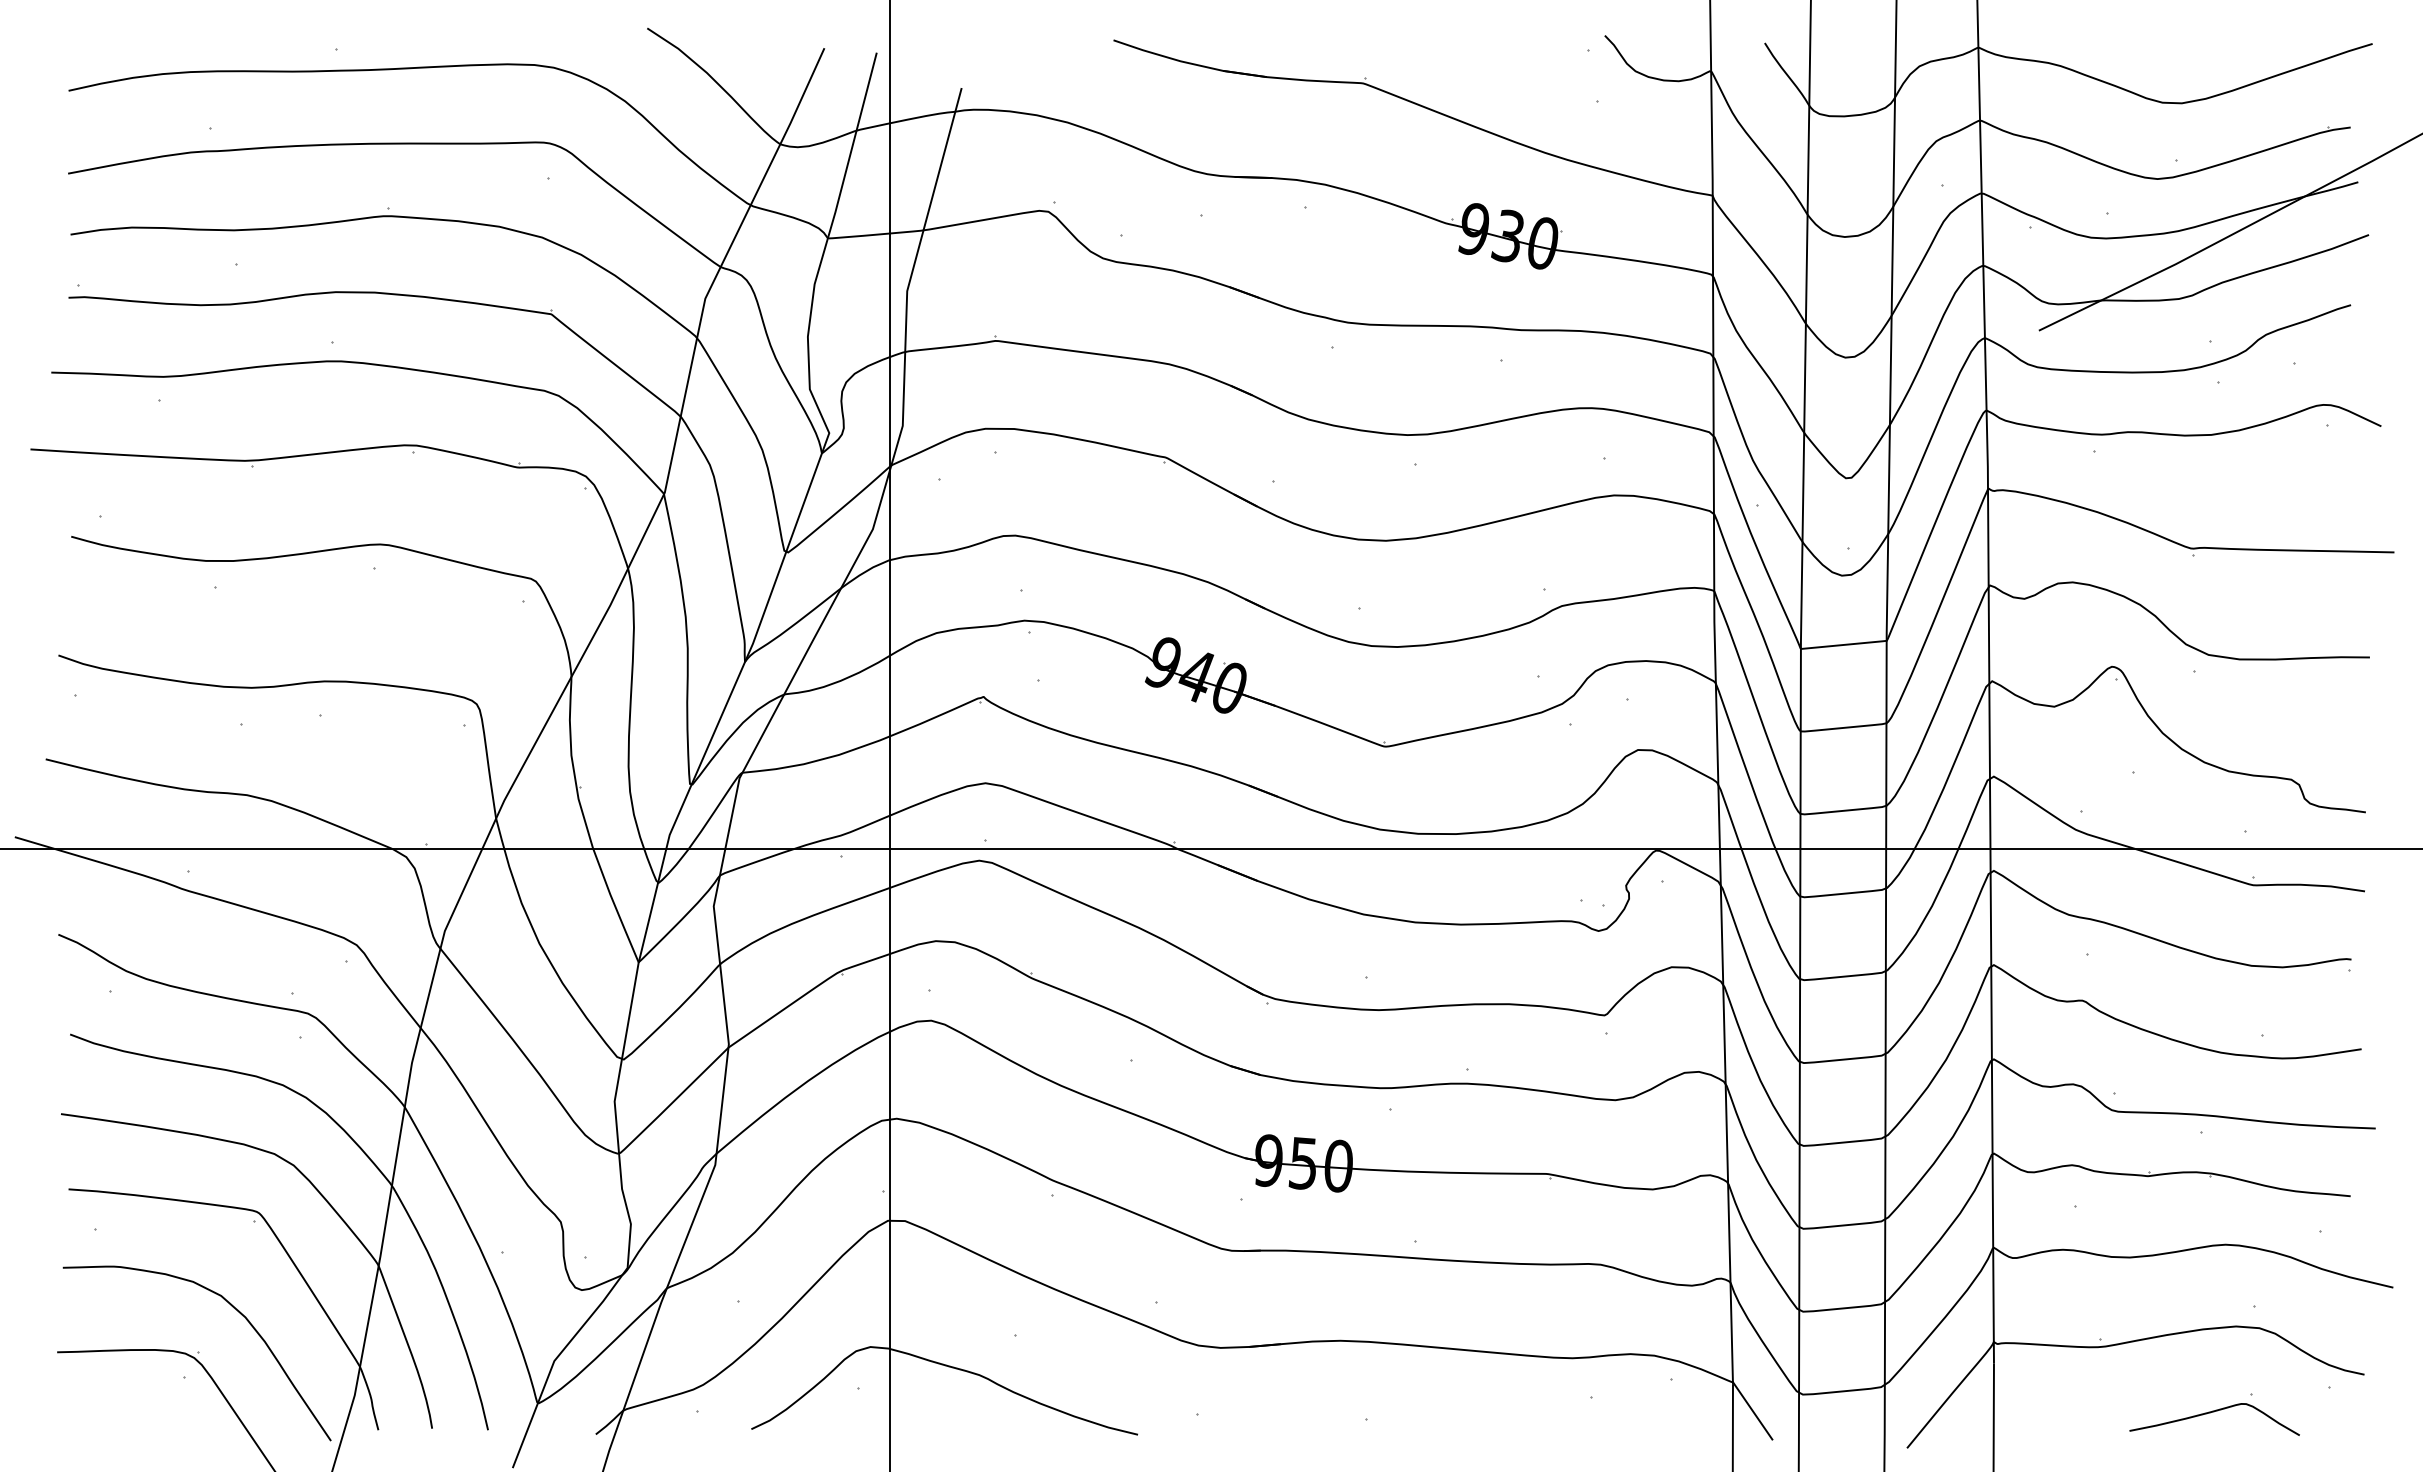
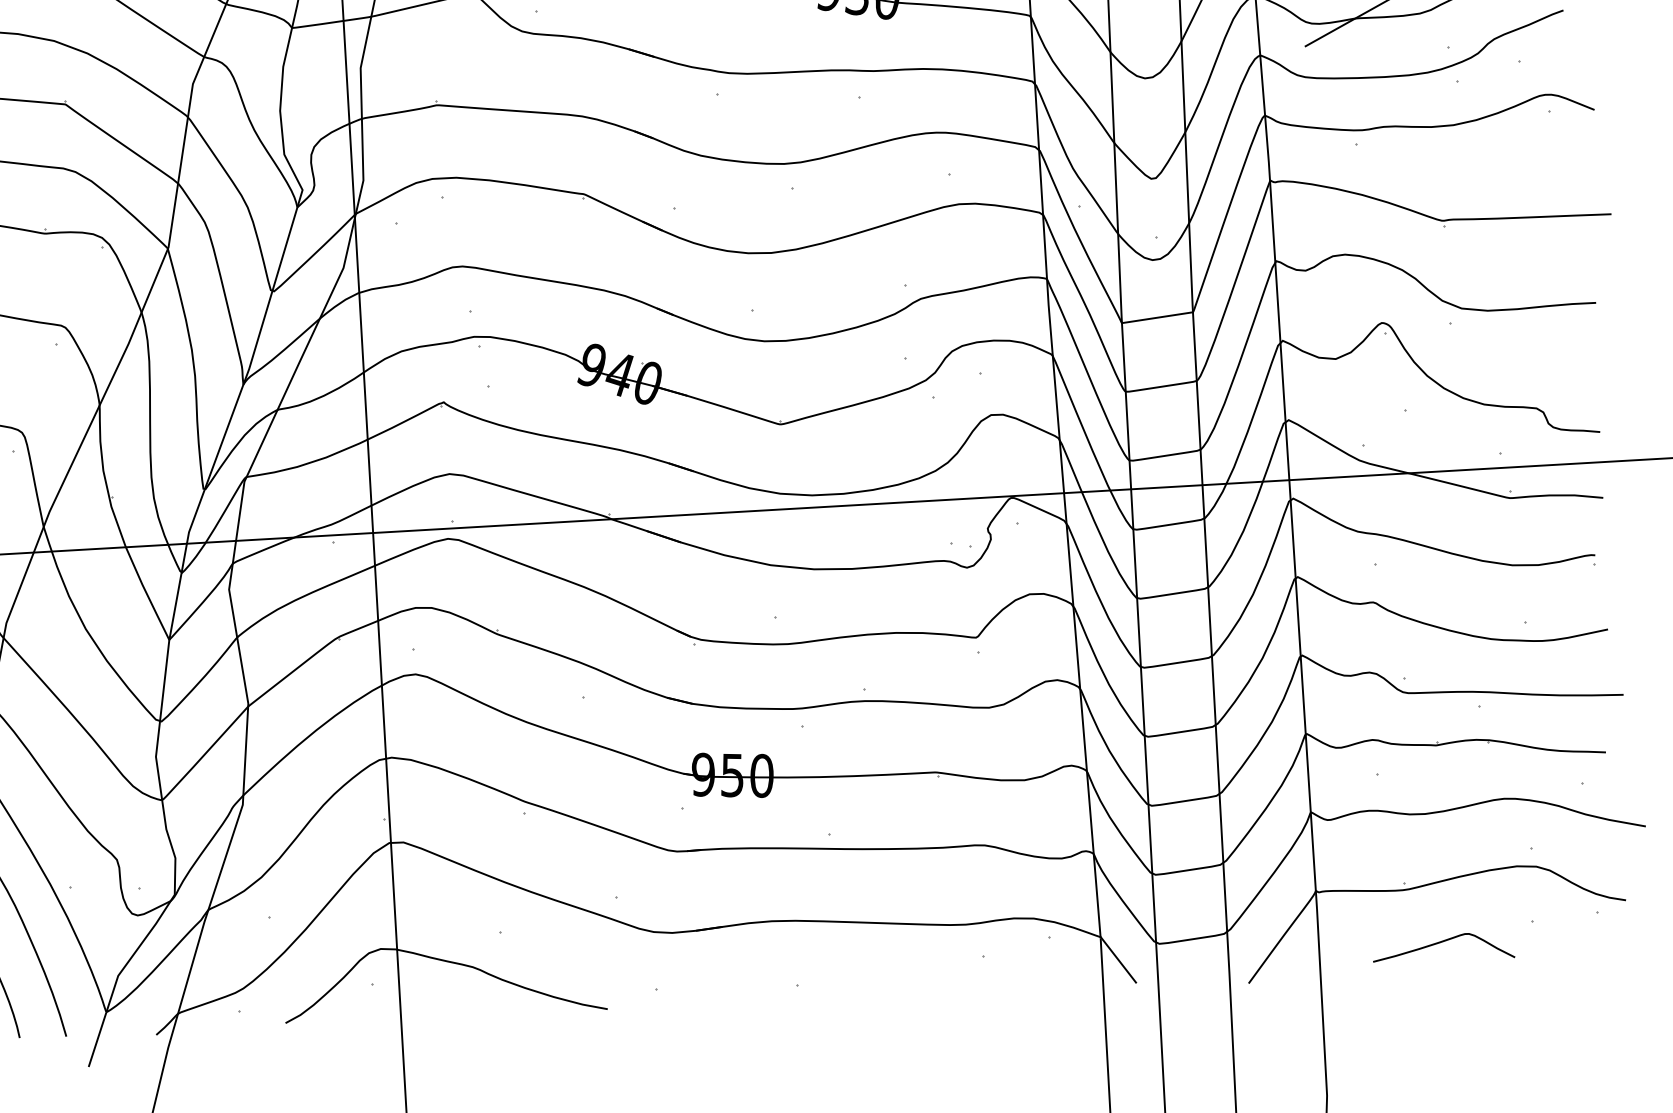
curve: (2214, 1412) -> (1443, 942), moved

